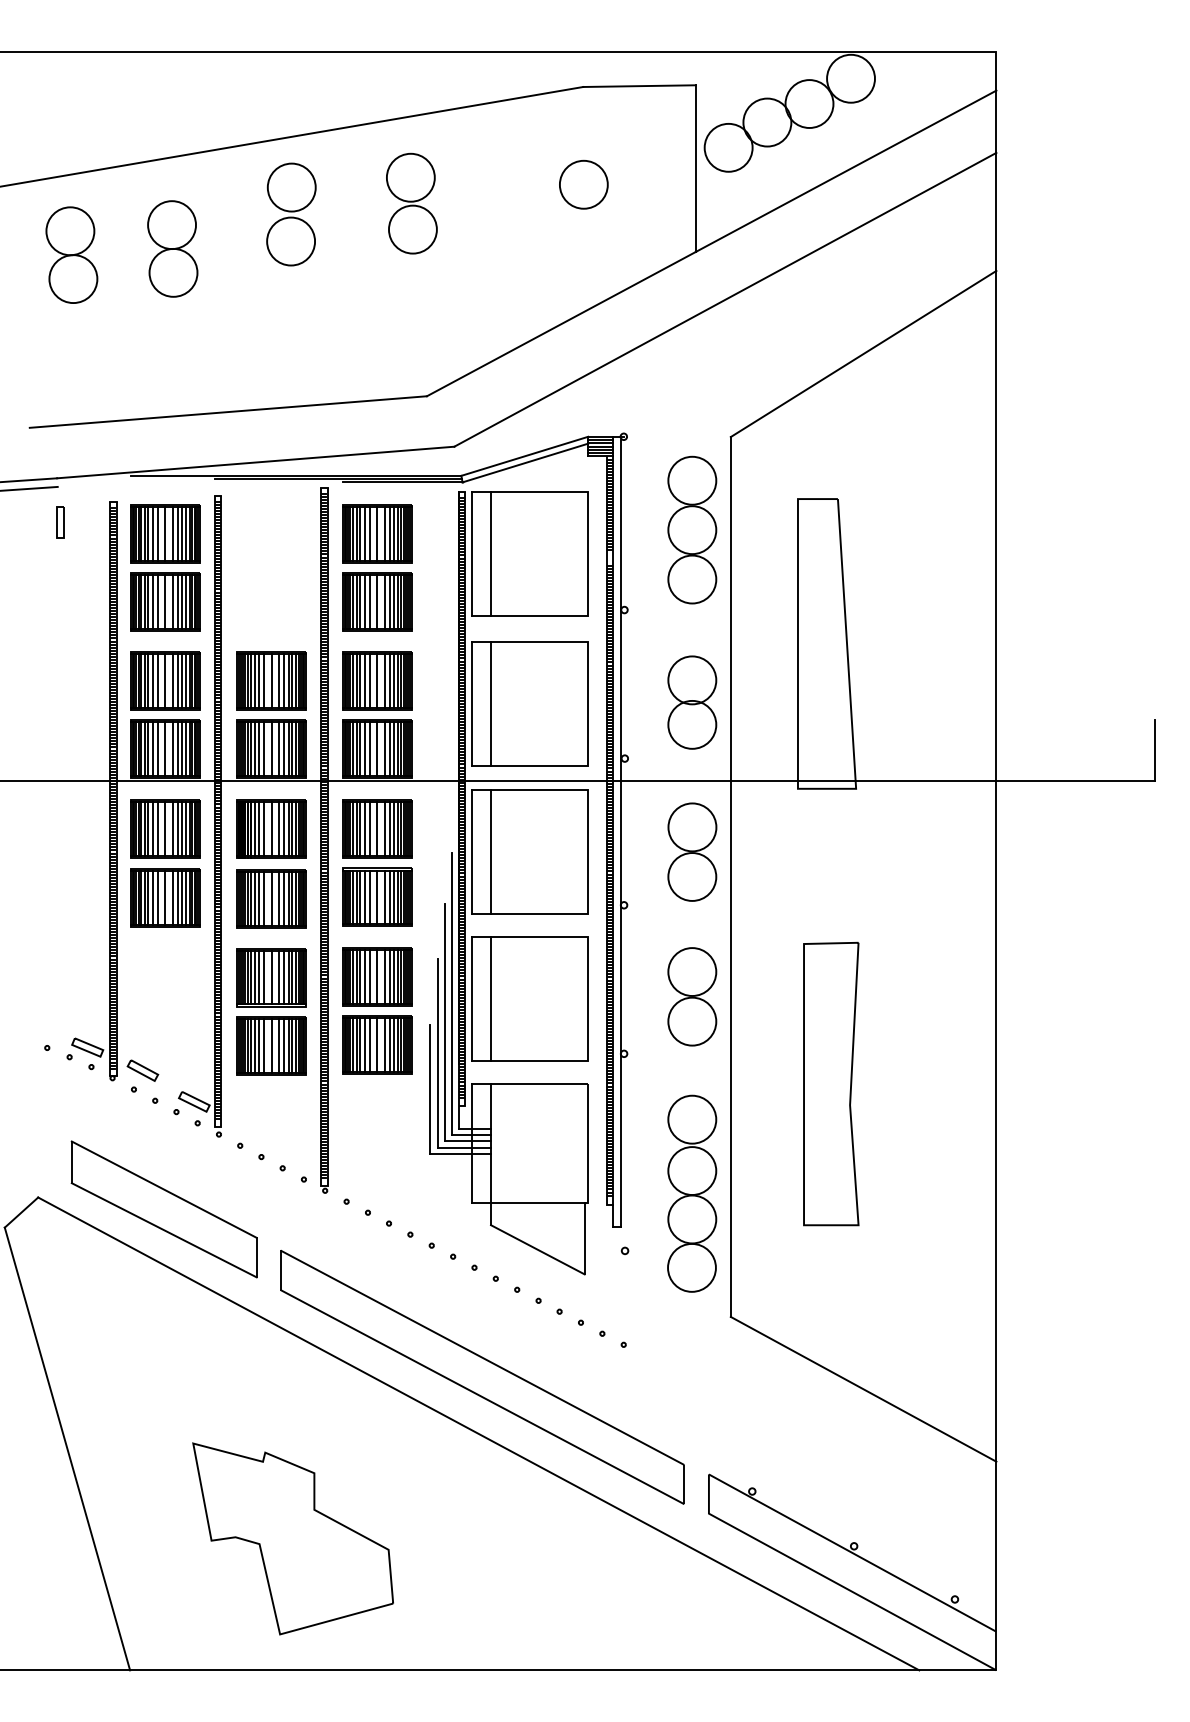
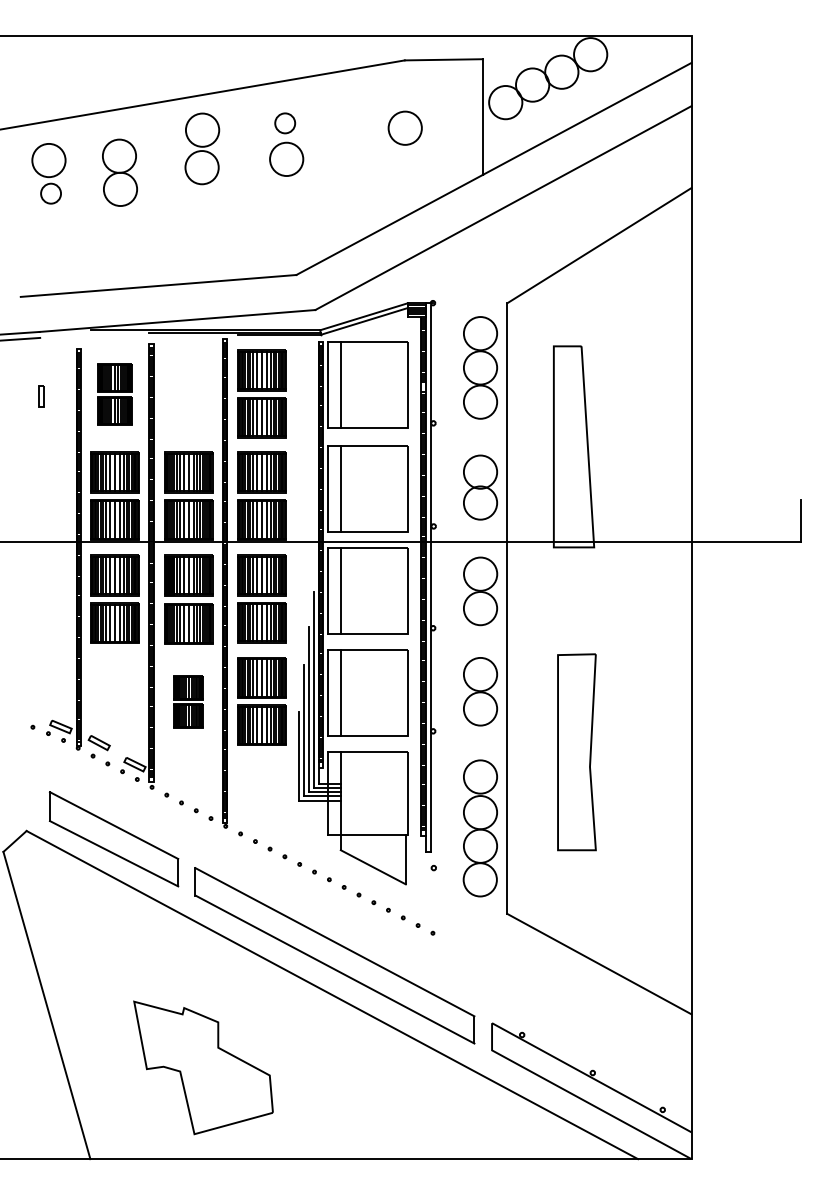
circle: (409, 177) -> (284, 123), size x0.6
circle: (72, 278) -> (50, 193), size x0.6
part: (59, 522) -> (41, 396), moved
part: (164, 568) -> (114, 394), size x0.7
part: (271, 1010) -> (188, 701), size x0.6

